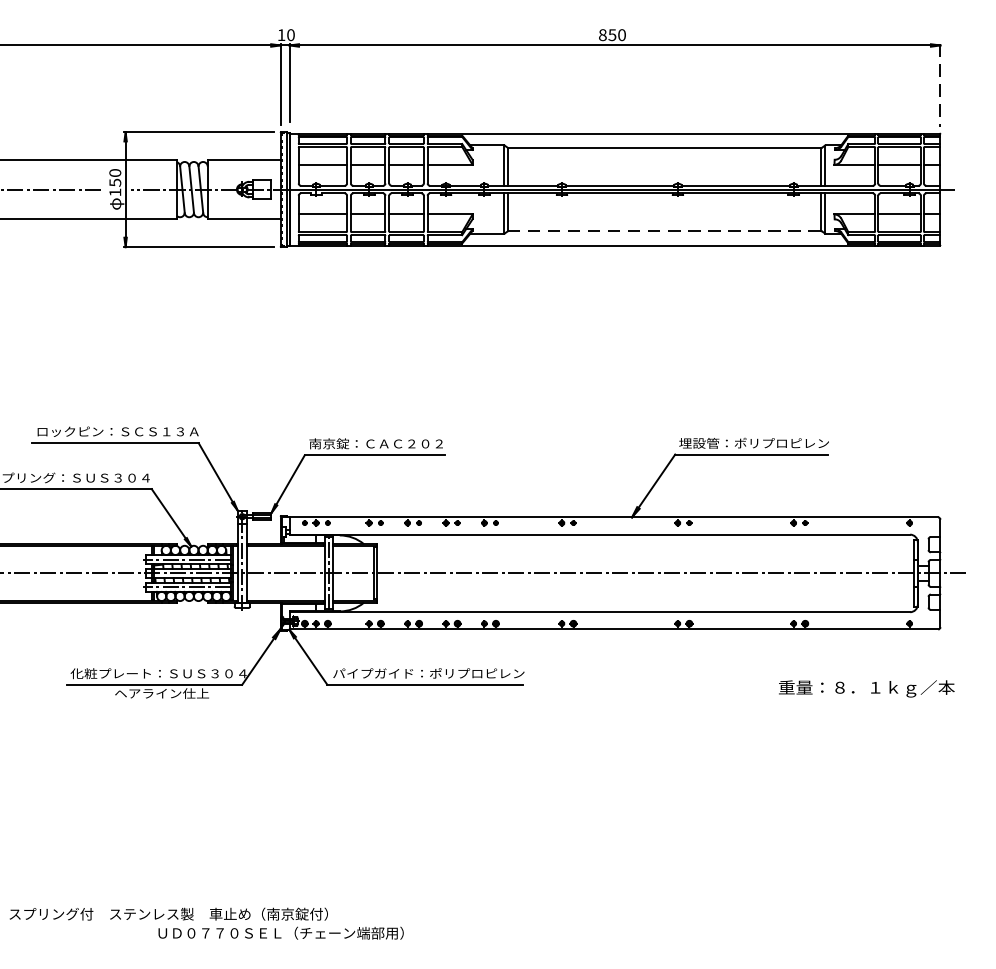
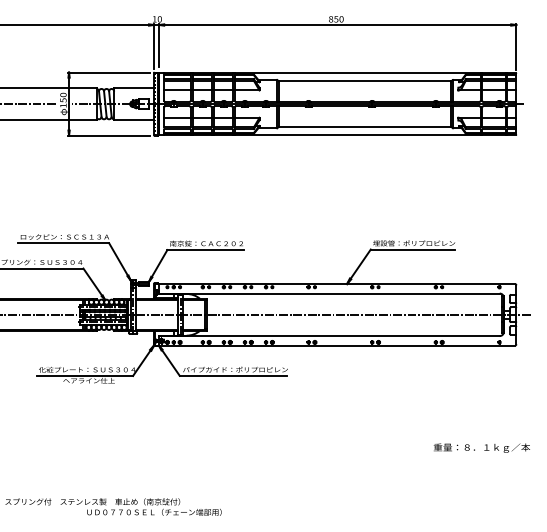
line: (940, 84) -> (516, 46), dashed -> solid
line: (665, 230) -> (365, 126), dashed -> solid
text: (865, 687) -> (481, 447), moved

